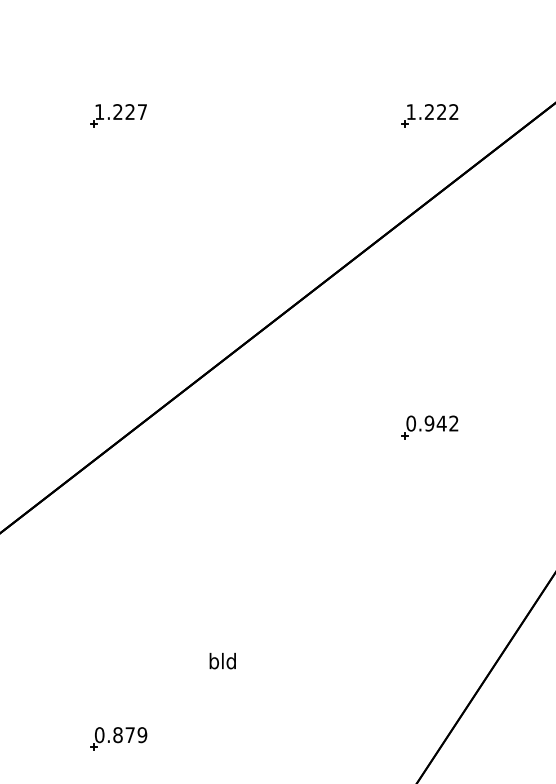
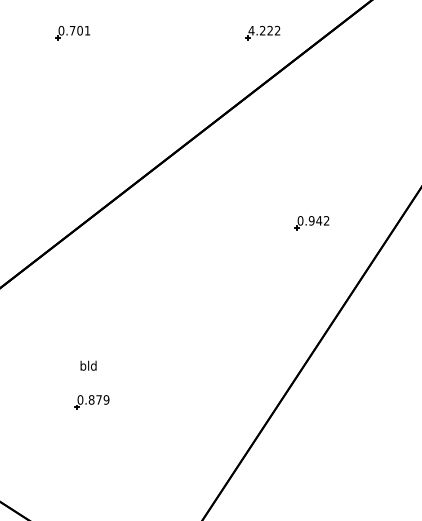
text: (121, 111) -> (74, 30), 1.227 -> 0.701
text: (411, 111) -> (251, 30), 1.222 -> 4.222
part: (429, 427) -> (311, 223), moved
text: (222, 660) -> (88, 365), moved
part: (117, 739) -> (91, 402), moved

